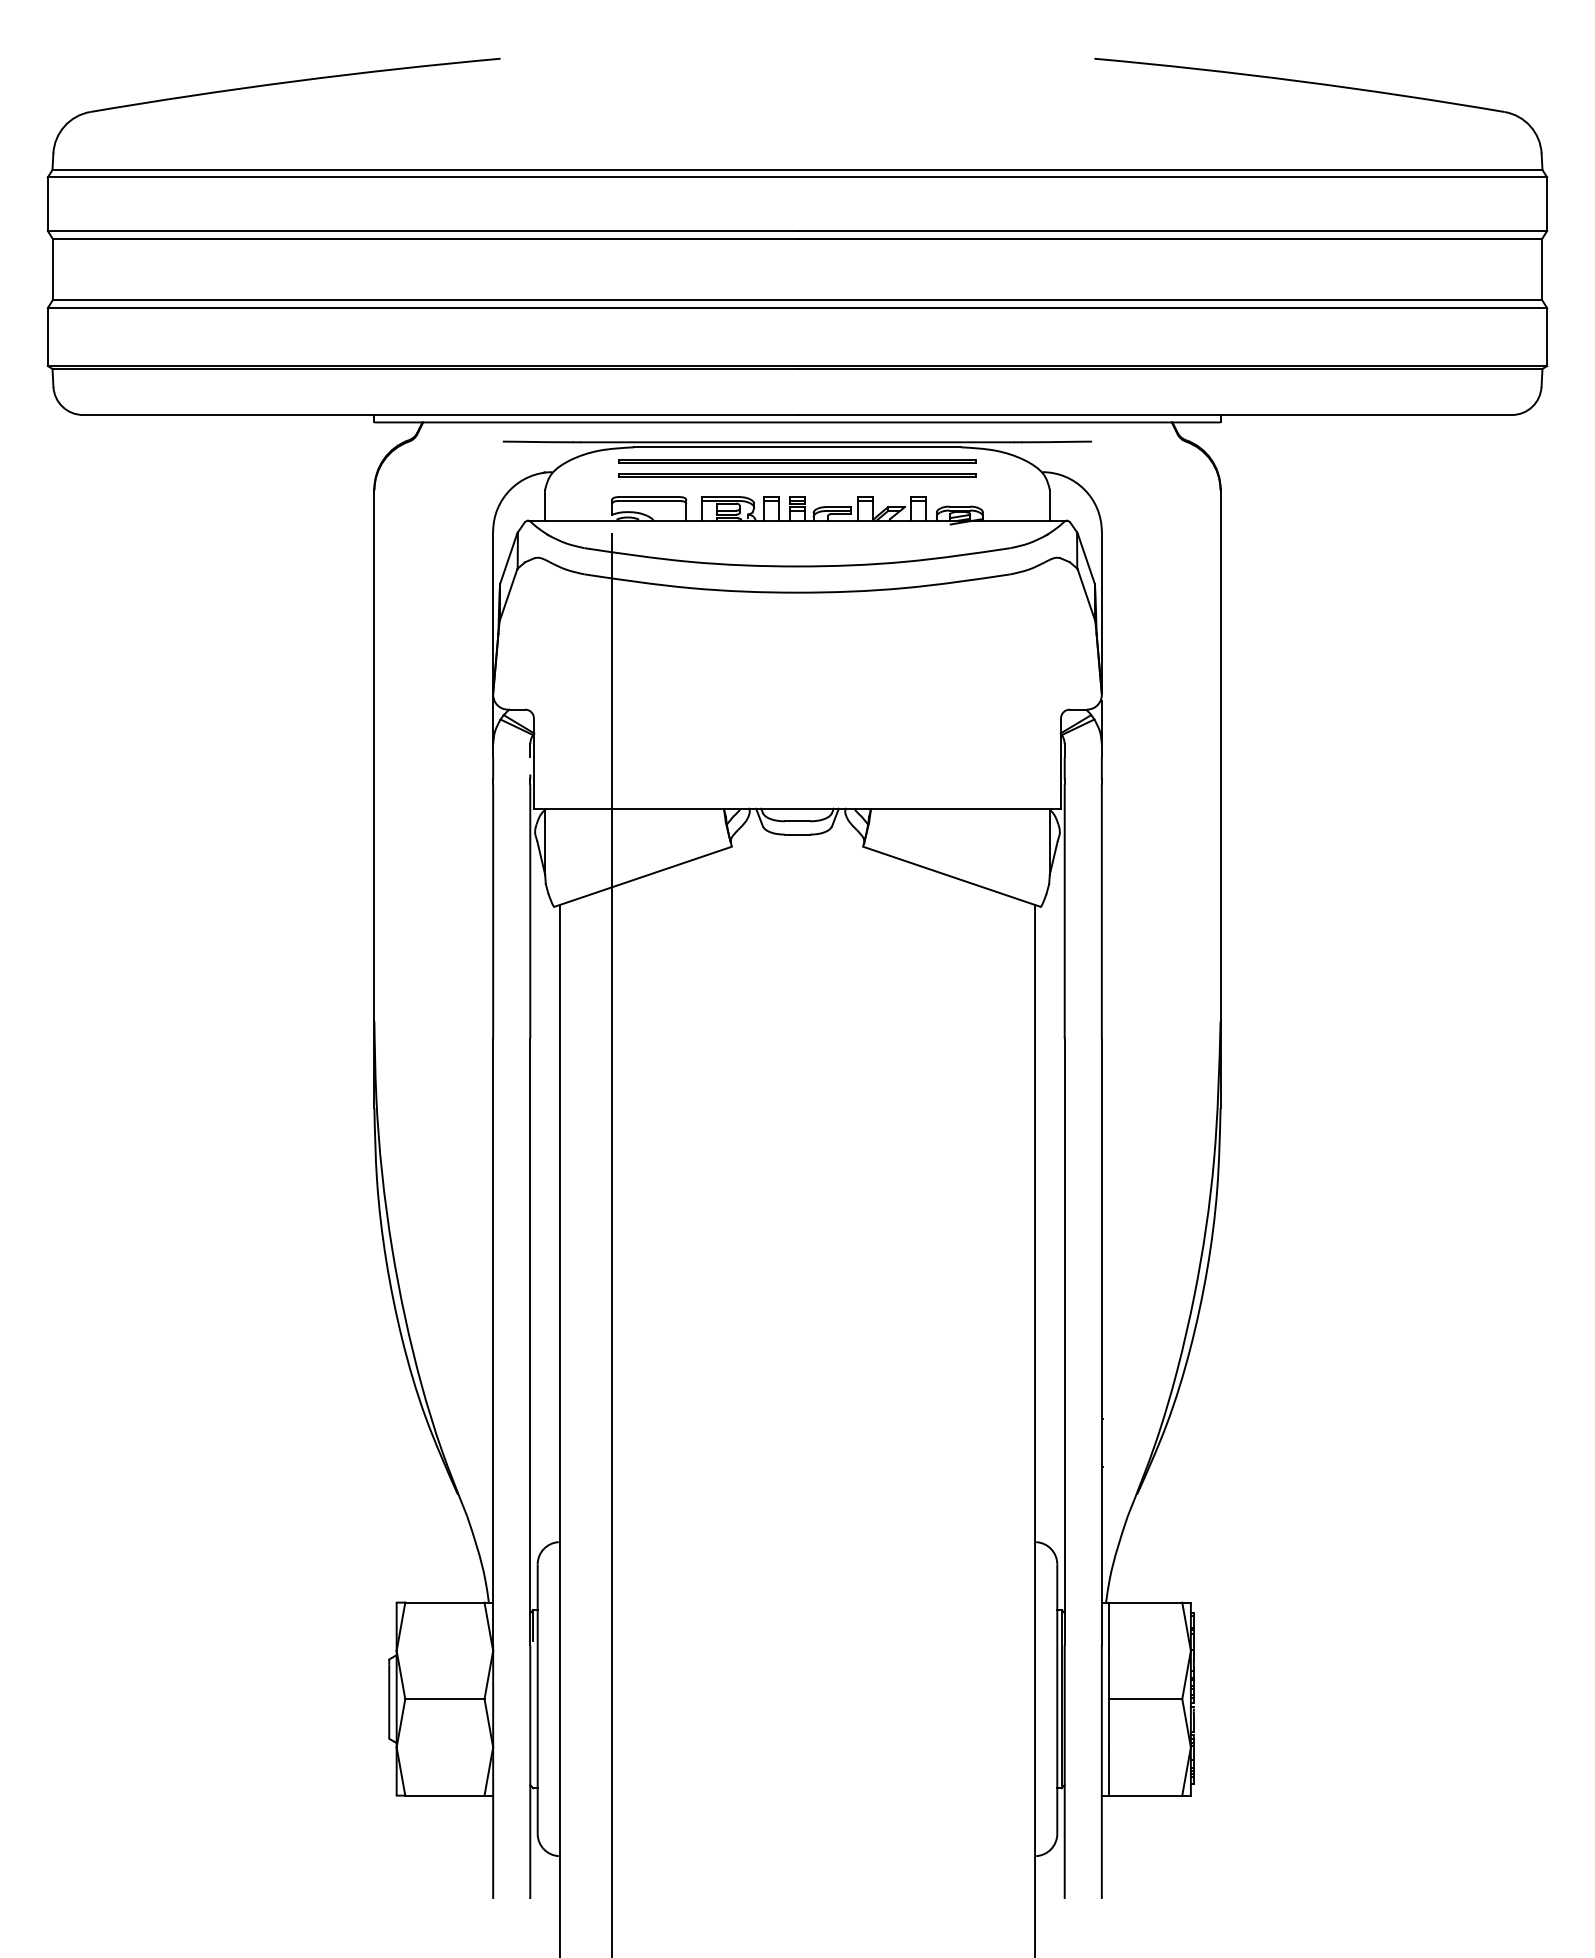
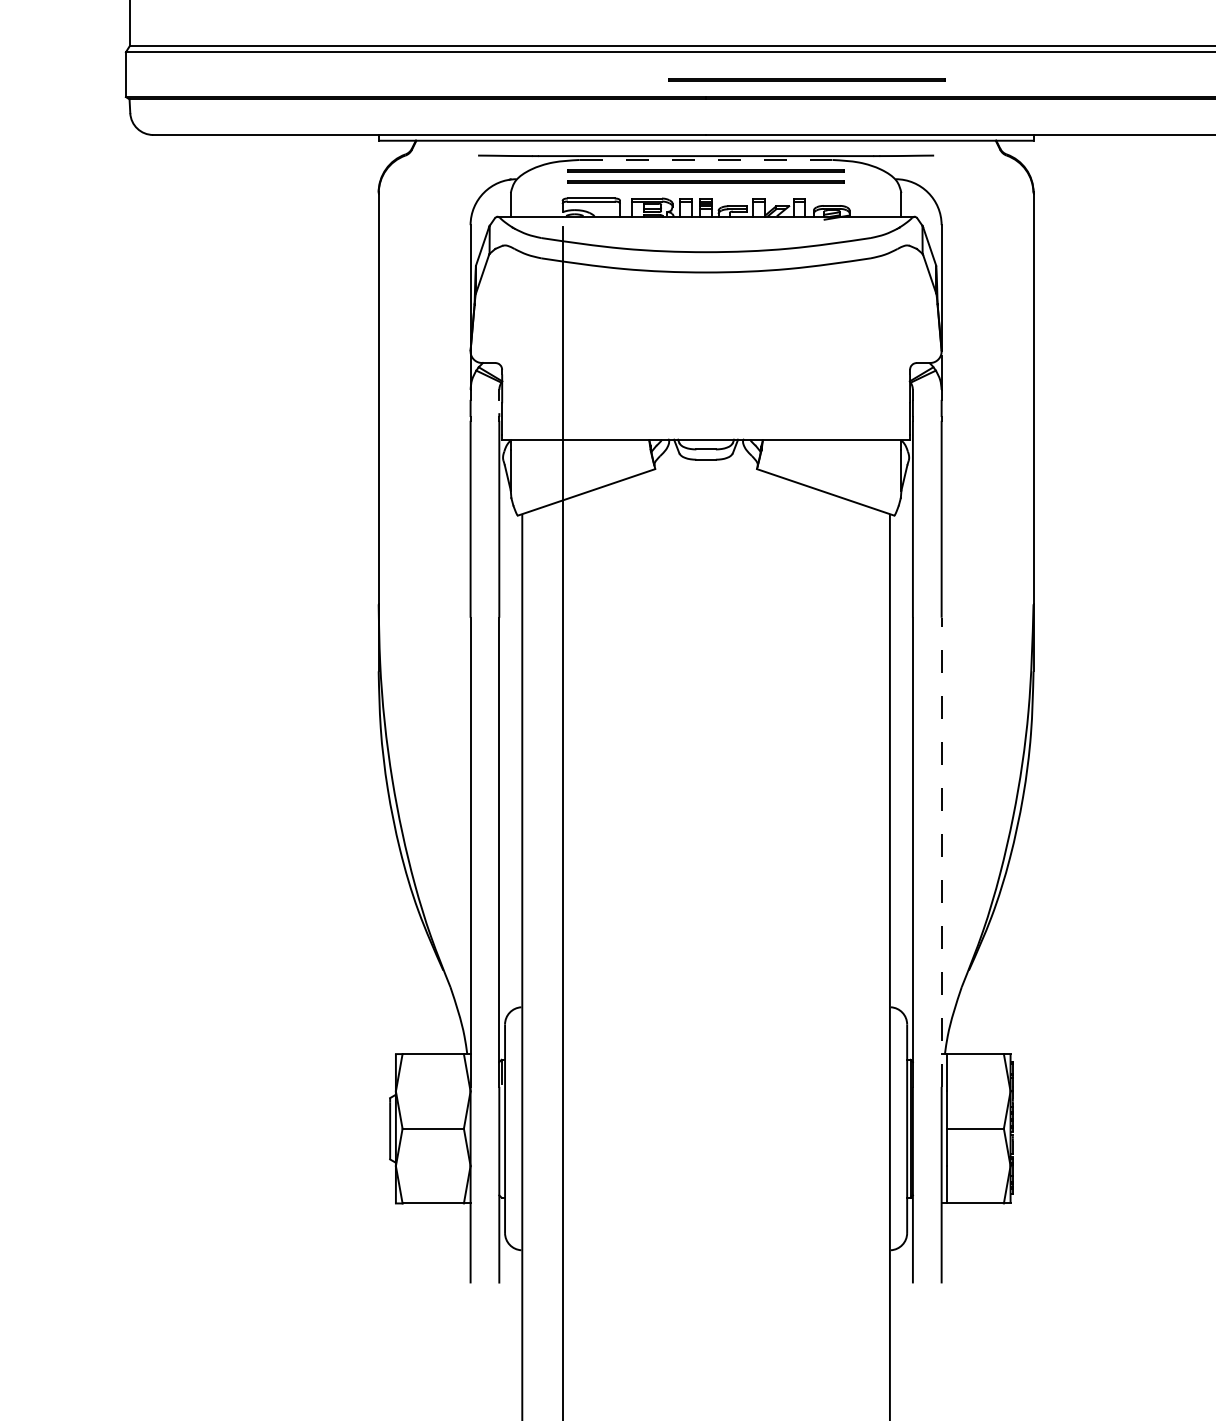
line: (927, 342) -> (806, 78), added
line: (797, 447) -> (706, 160), solid -> dashed
line: (1101, 1341) -> (941, 851), solid -> dashed

